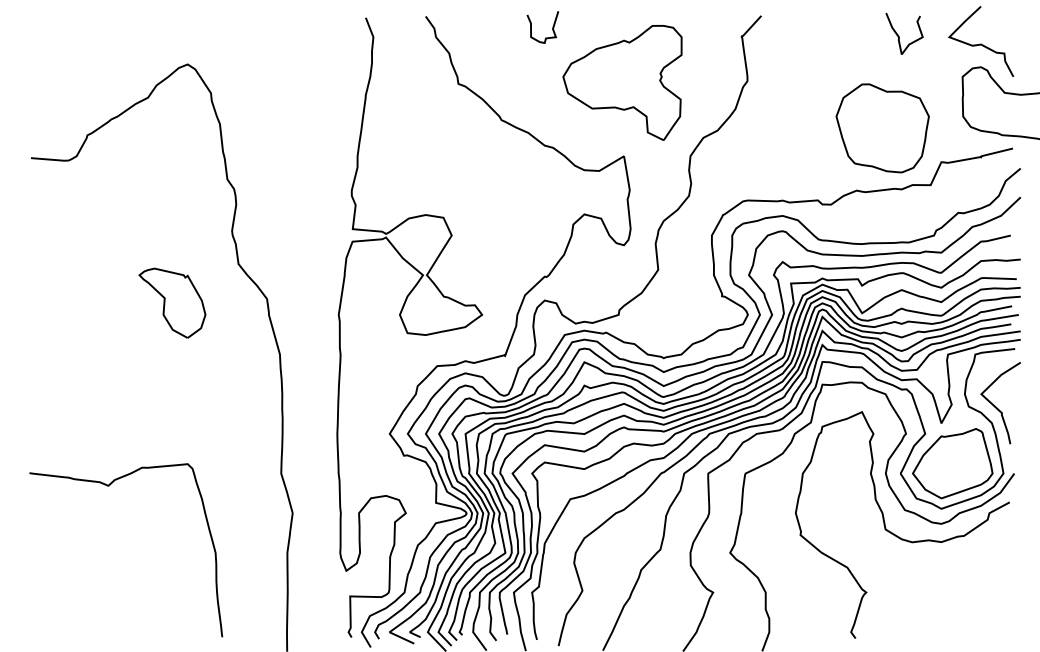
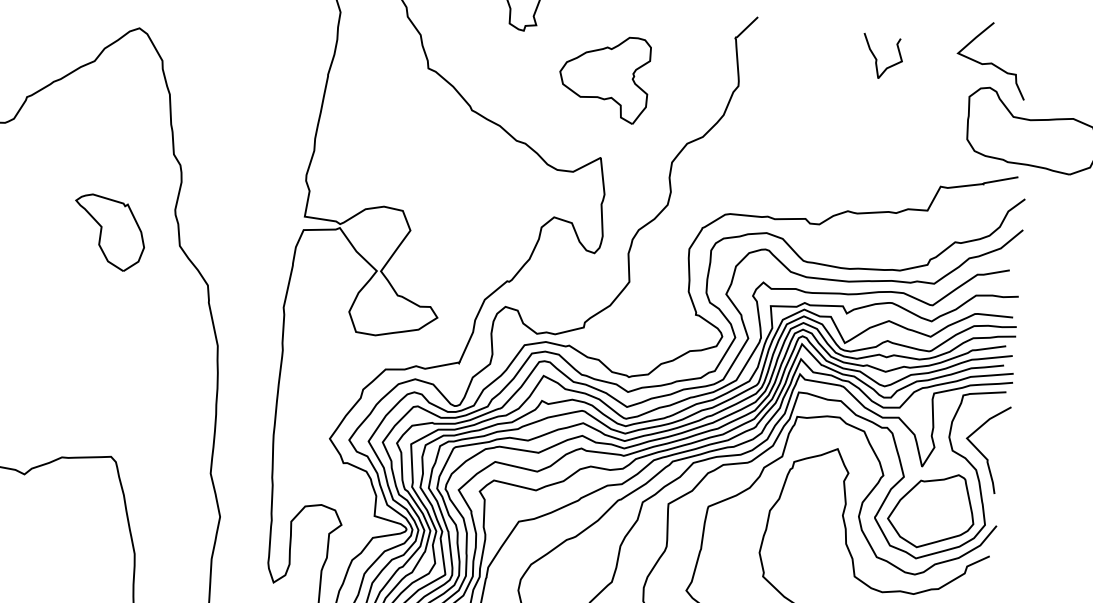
curve: (899, 36) -> (877, 59), moved
part: (622, 82) -> (604, 78), size x0.7
part: (882, 128) -> (879, 146), removed
part: (172, 302) -> (109, 232), moved

